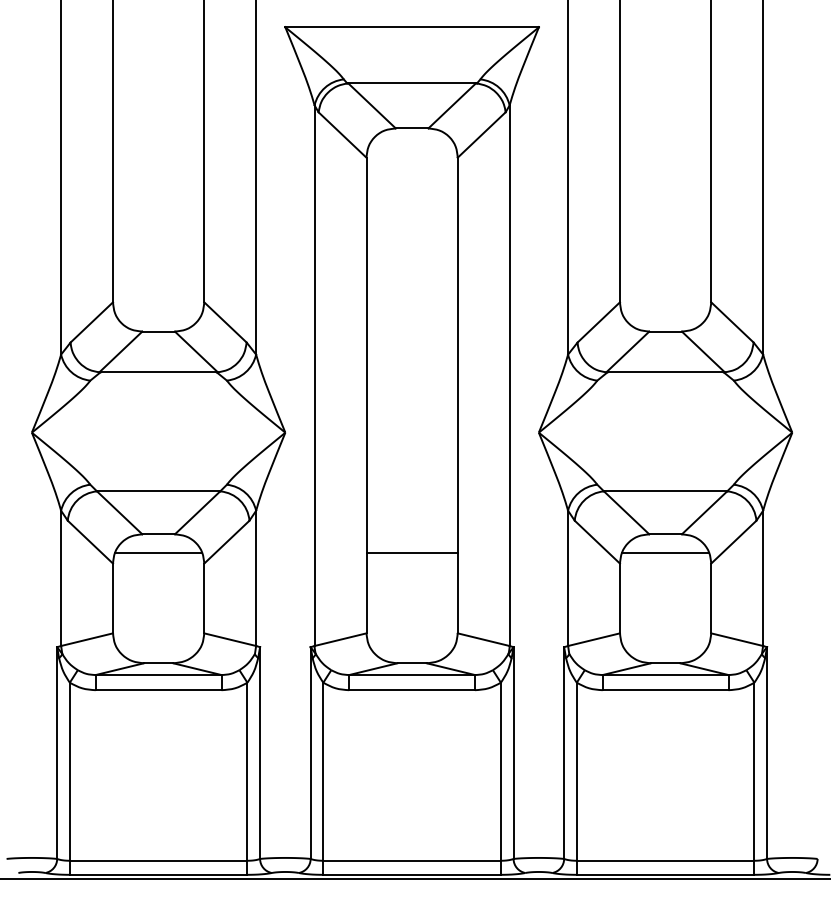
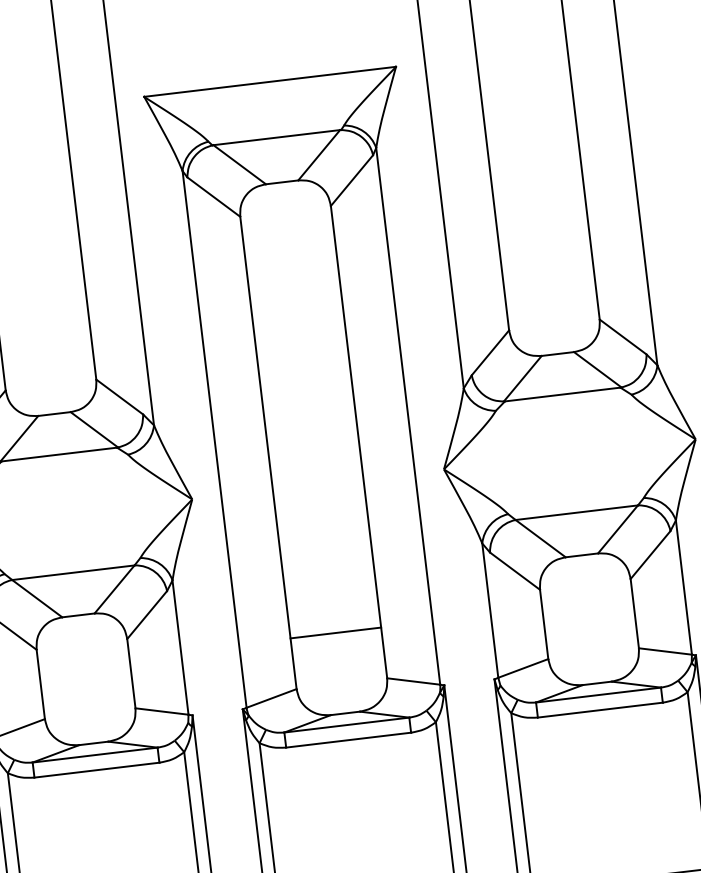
line: (158, 553) -> (80, 634), removed
line: (411, 553) -> (335, 633), moved
line: (665, 553) -> (584, 574), removed

